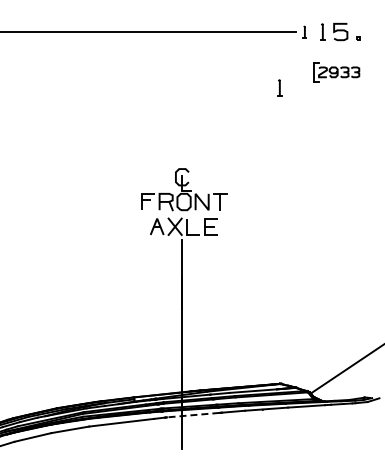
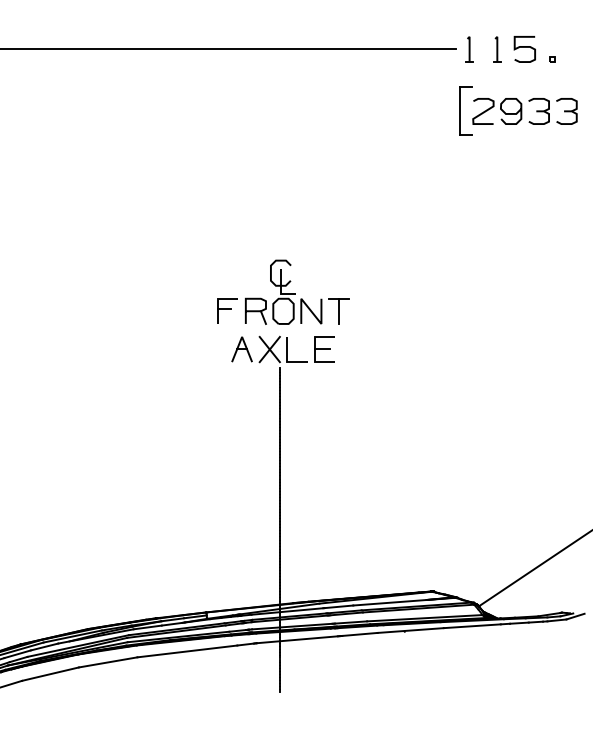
part: (304, 31) -> (469, 48), size x1.43
part: (336, 72) -> (518, 111), size x1.67
part: (279, 87) -> (430, 134), removed
line: (192, 415) -> (296, 640), dashed -> solid

